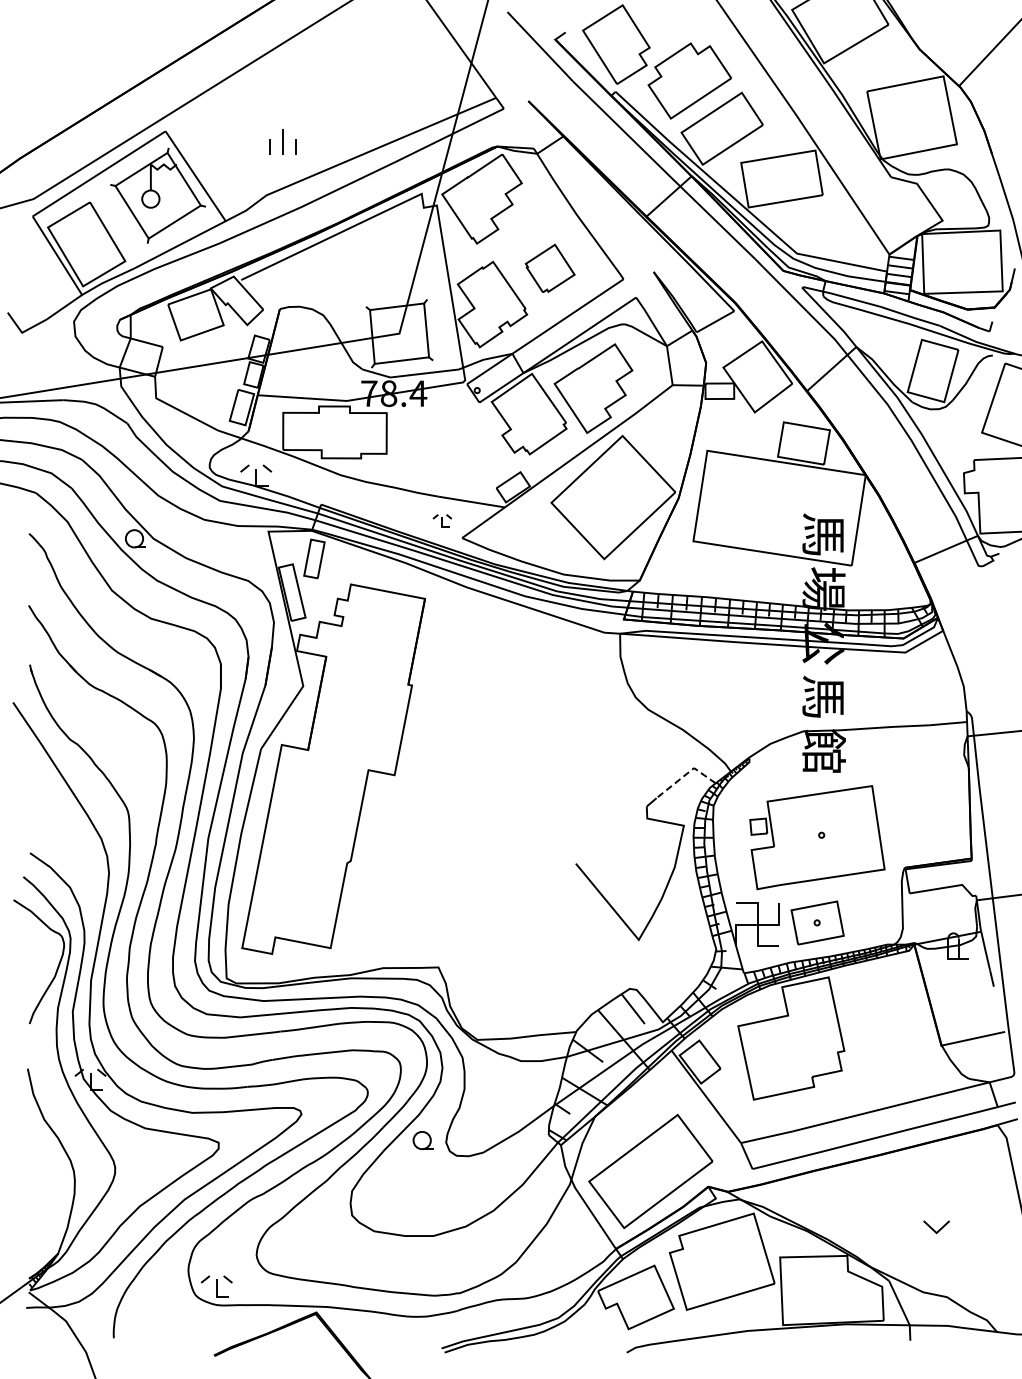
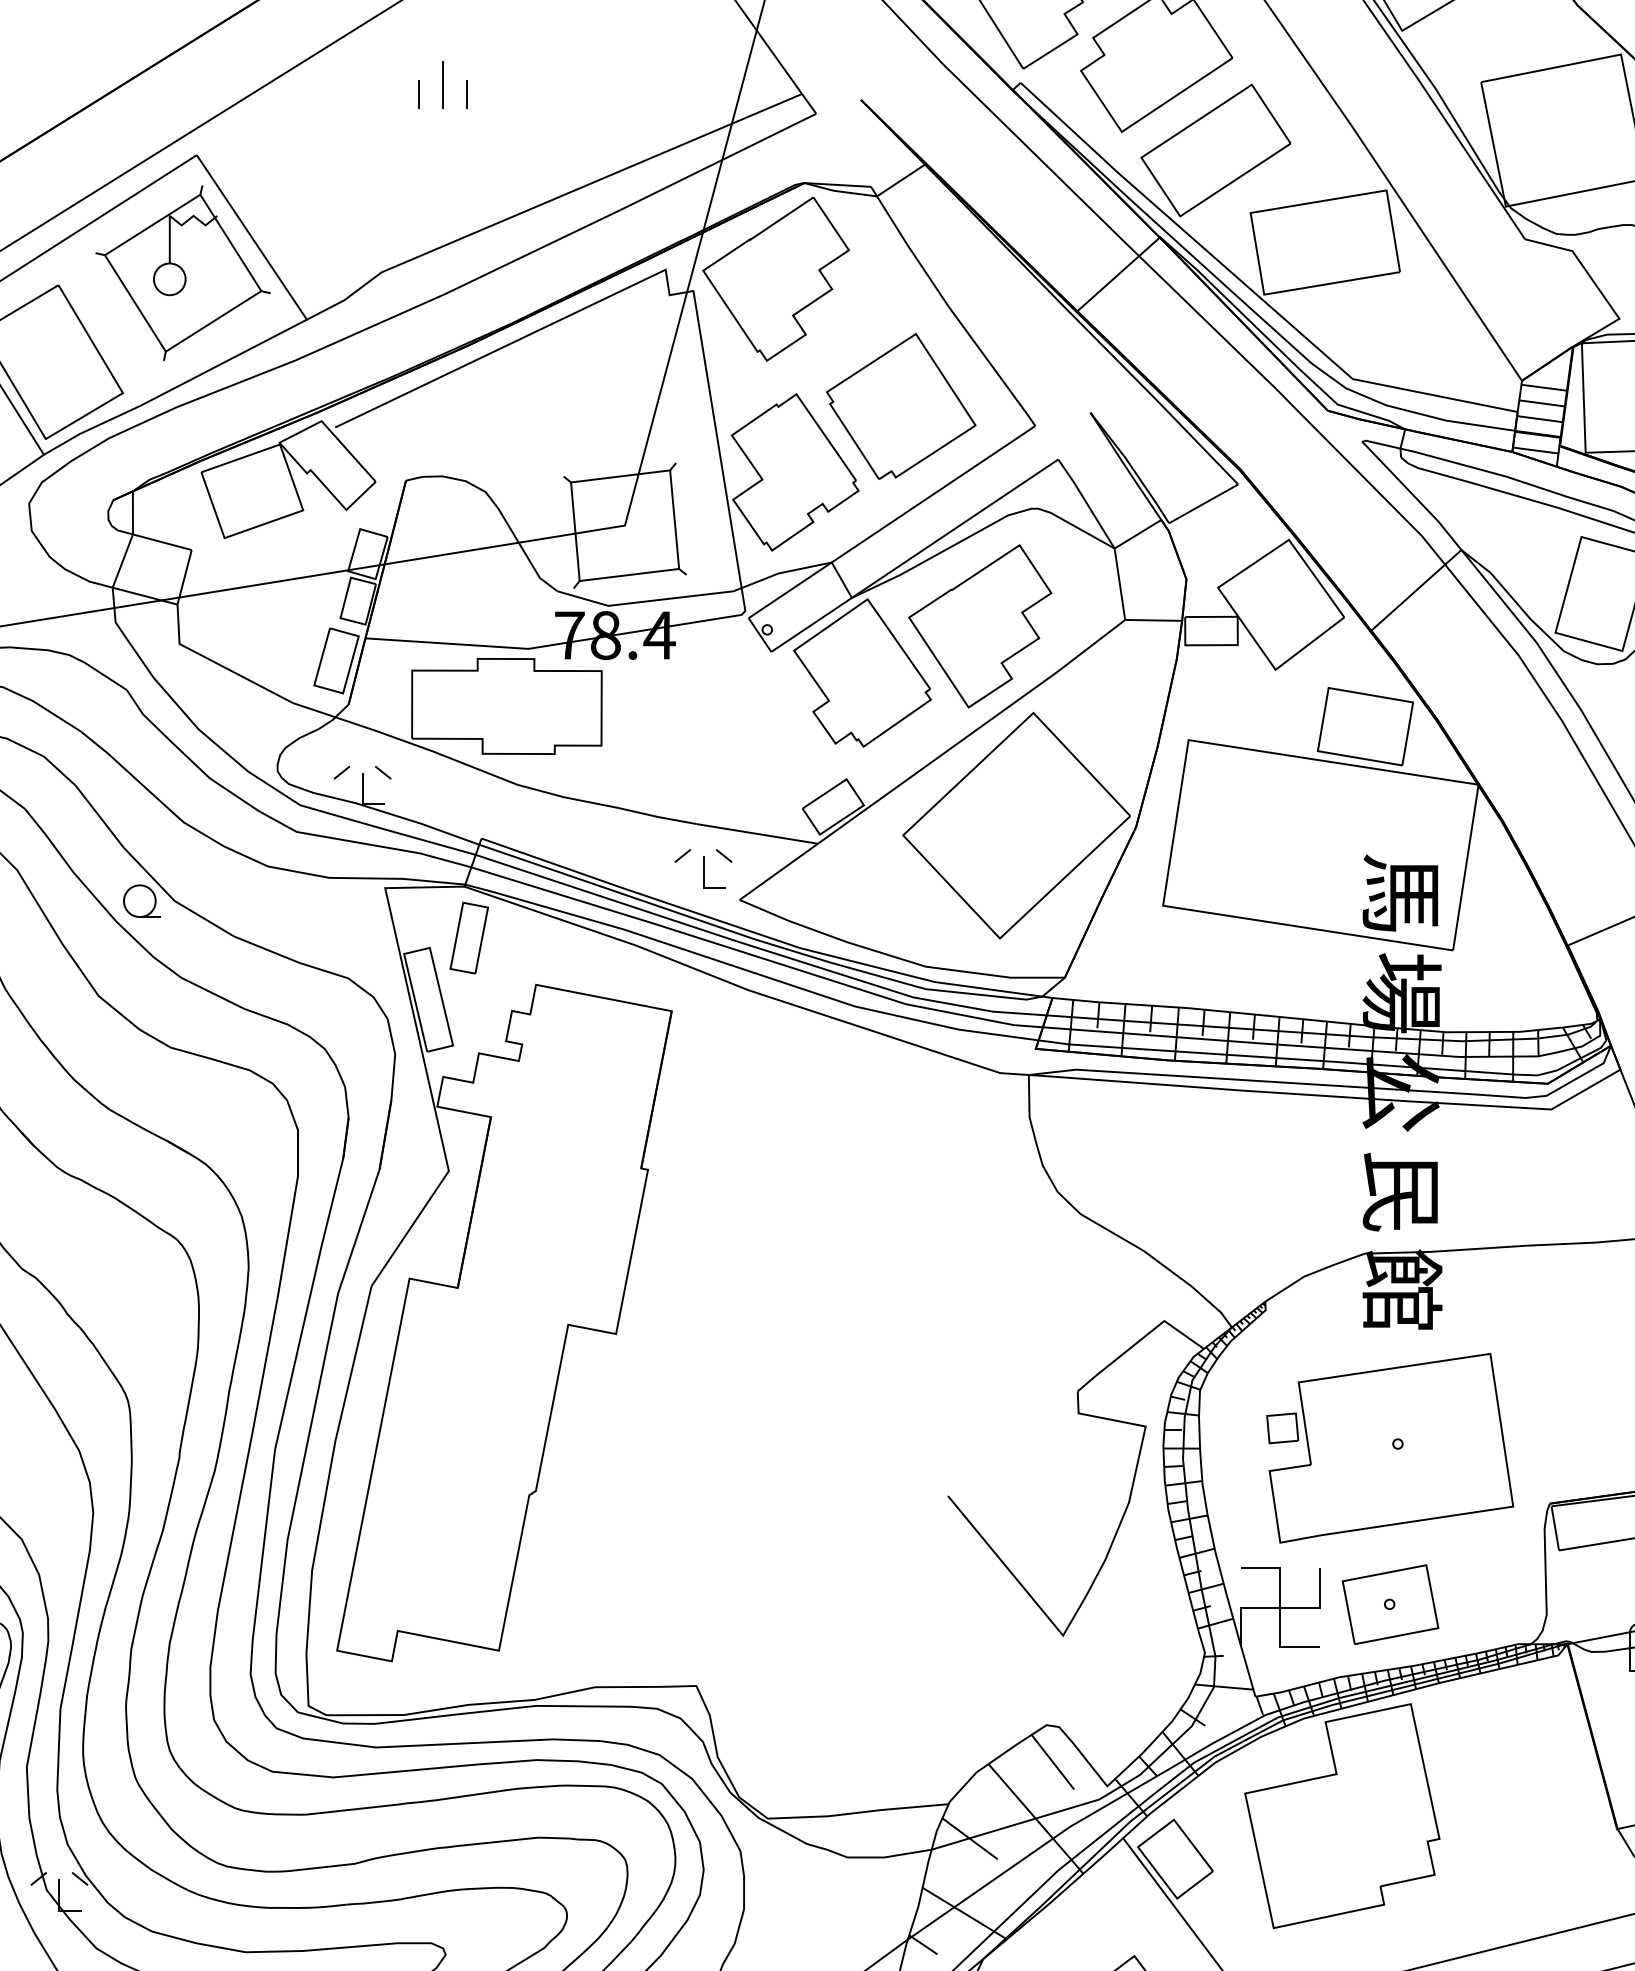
part: (282, 141) -> (441, 84), moved
part: (549, 268) -> (899, 406), size x1.67
part: (442, 520) -> (703, 867), size x1.67
text: (822, 697) -> (1399, 1191), 馬 -> 民
line: (685, 774) -> (1148, 1332), dashed -> solid

